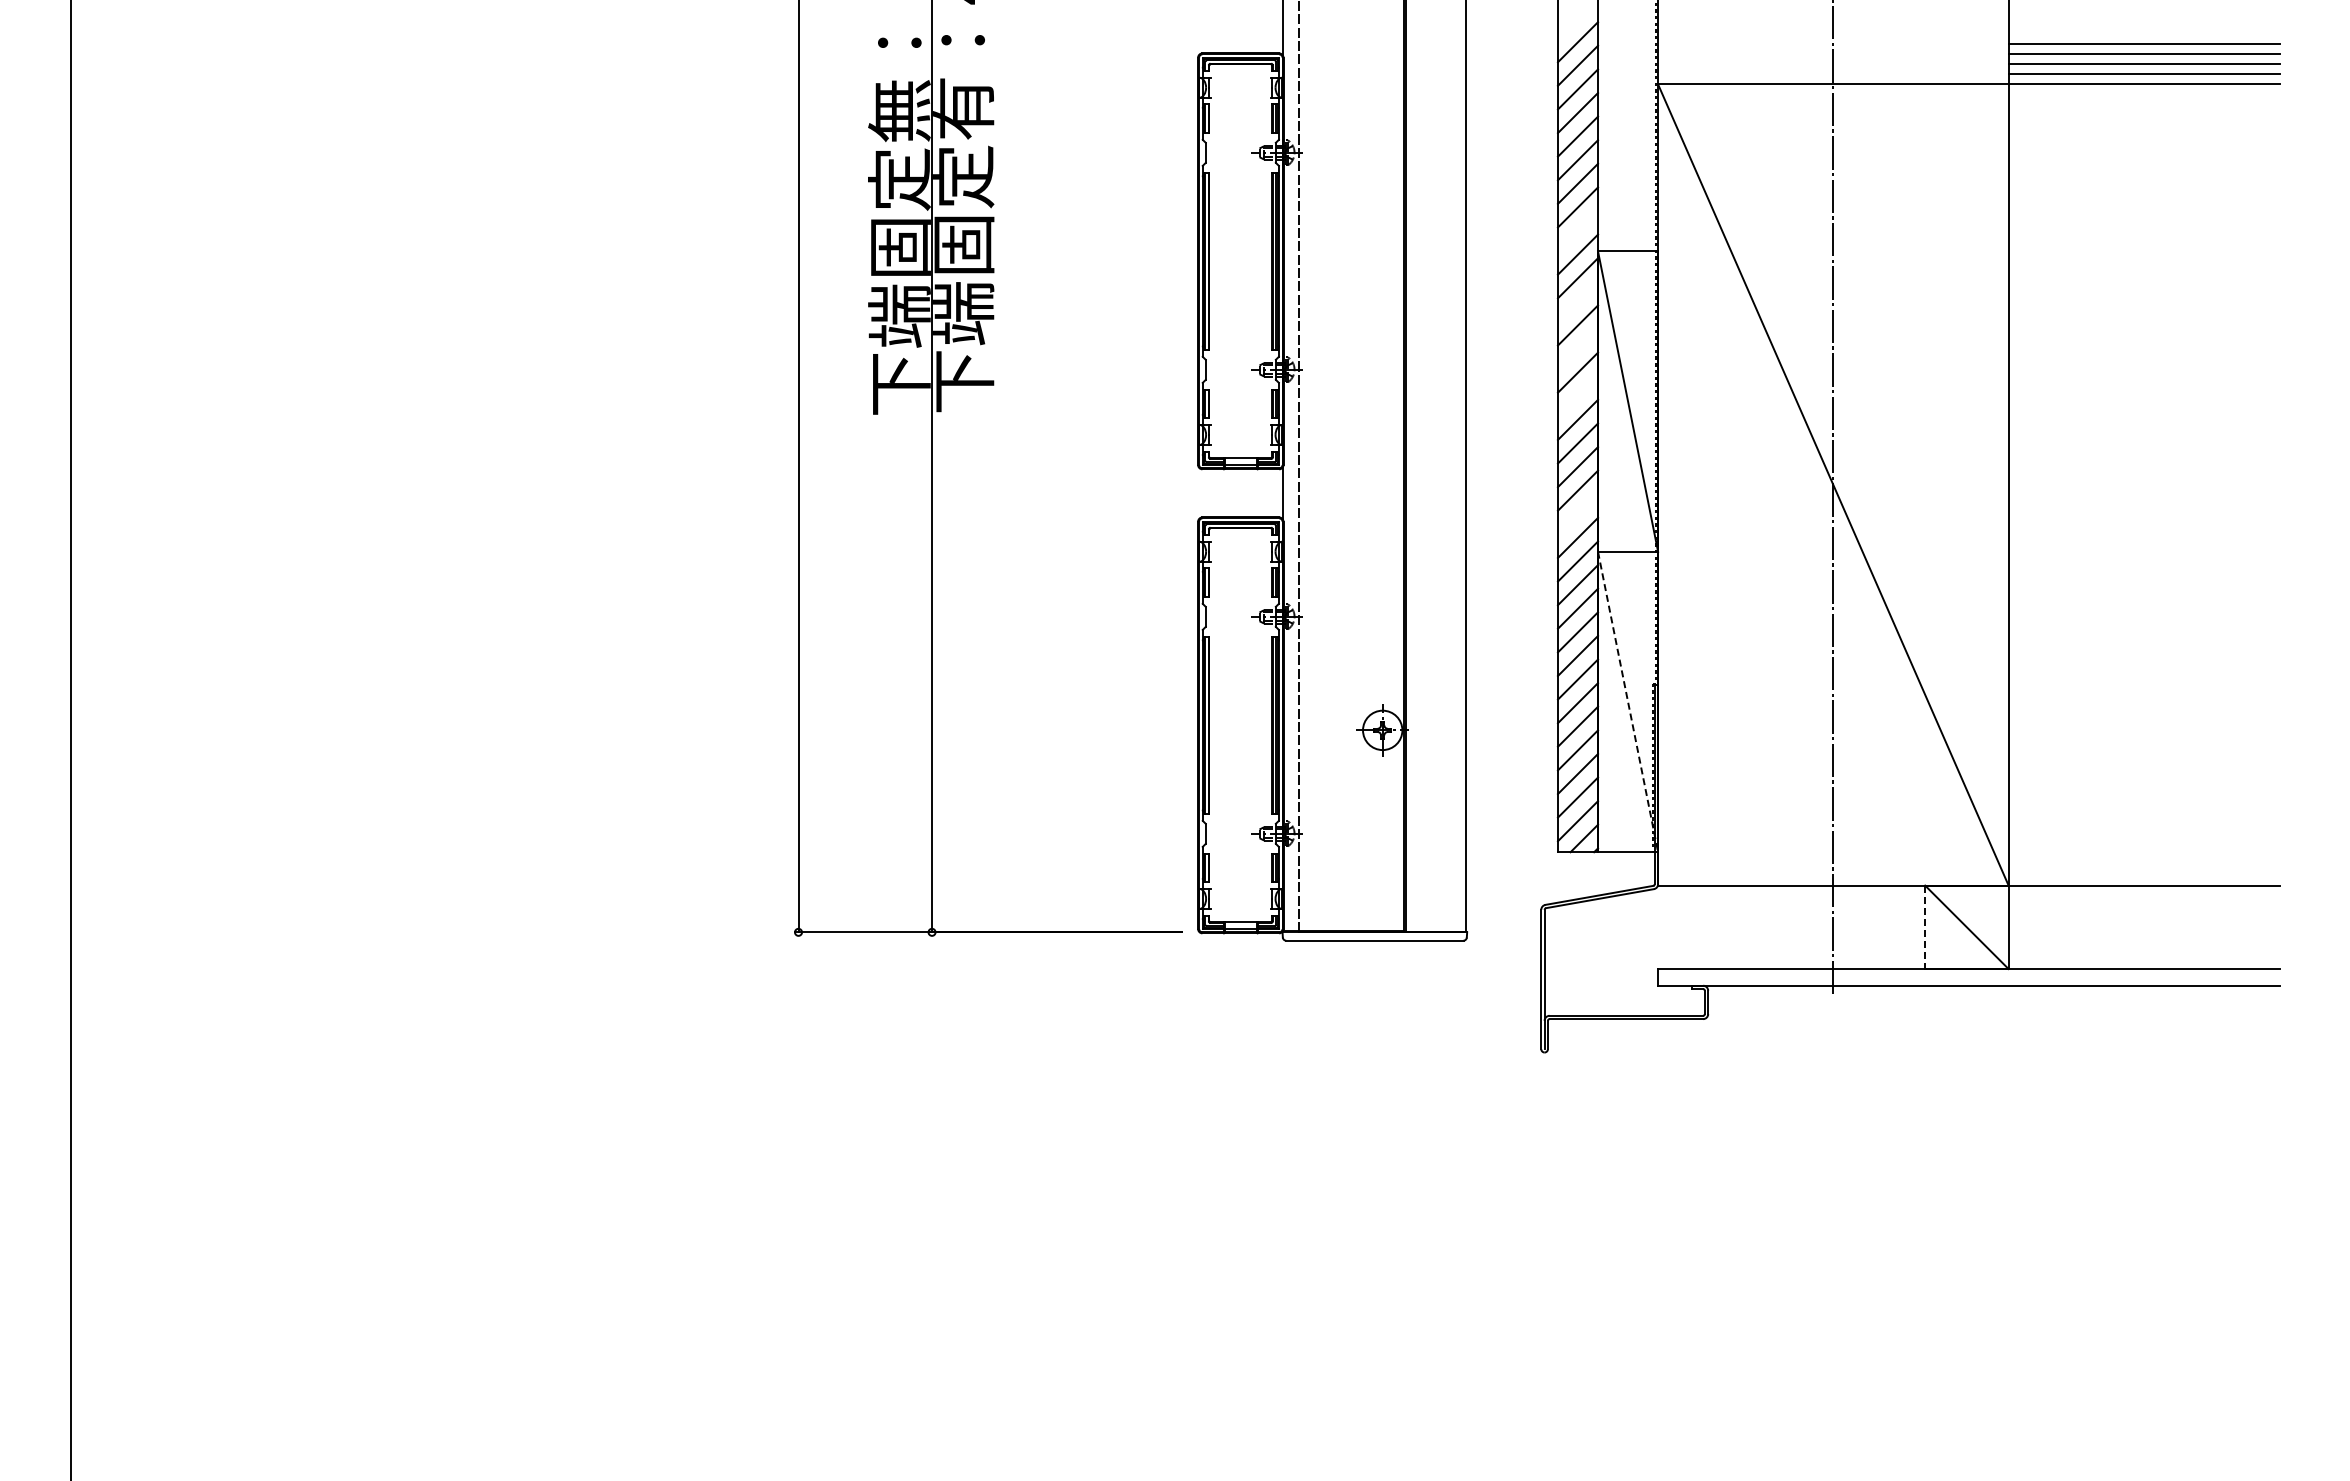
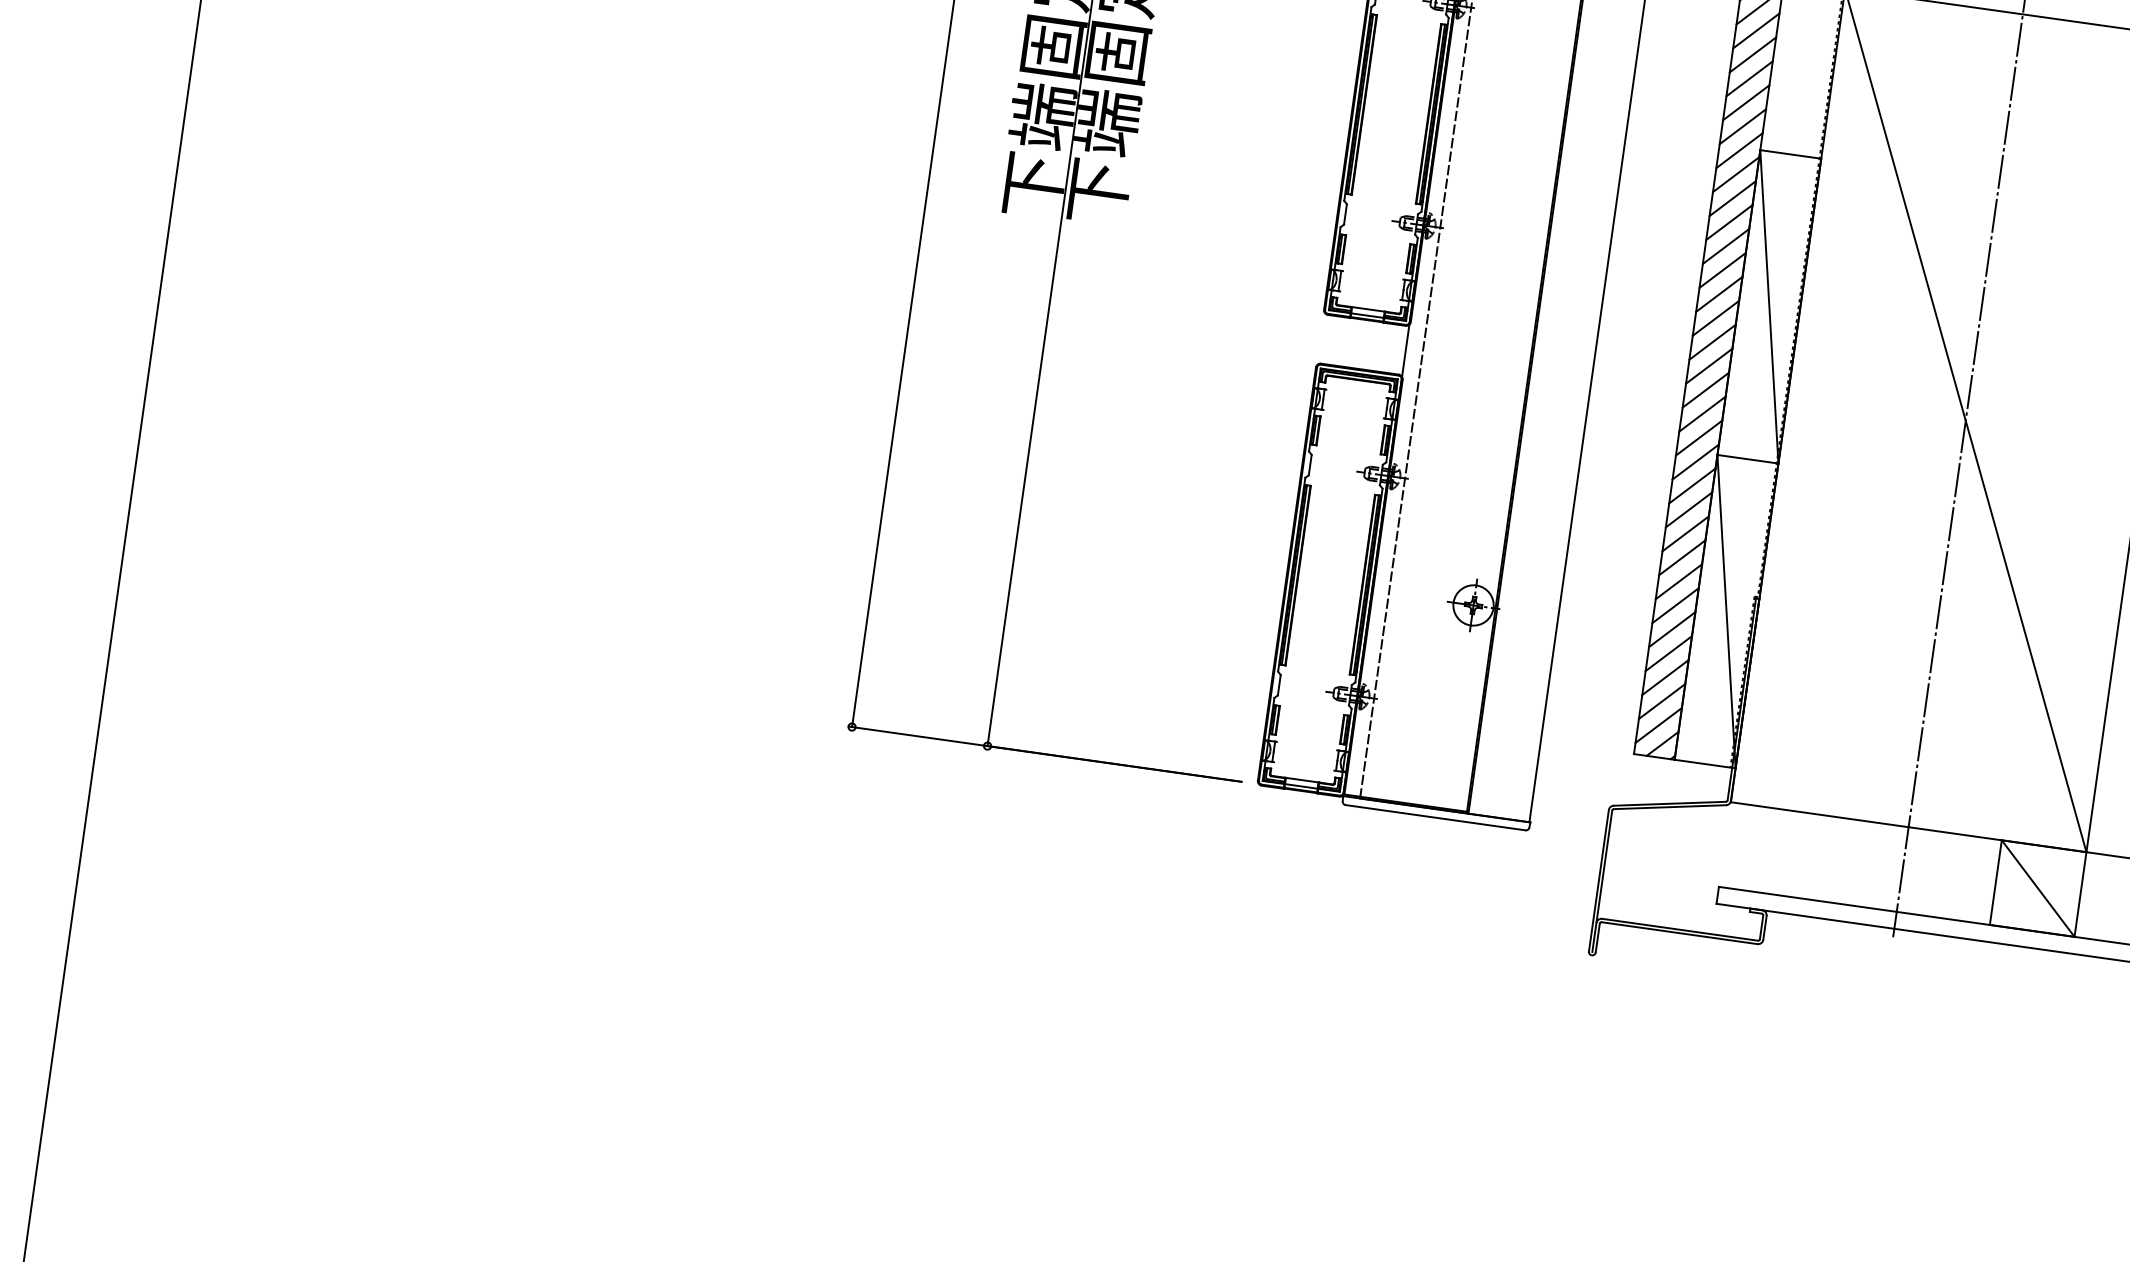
line: (1577, 231) -> (1742, 127), added
line: (1577, 301) -> (1732, 198), added
line: (1577, 349) -> (1725, 246), added
line: (1577, 396) -> (1718, 294), added
line: (1577, 514) -> (1701, 414), added
line: (1628, 702) -> (1726, 612), dashed -> solid
line: (1925, 927) -> (1996, 882), dashed -> solid

